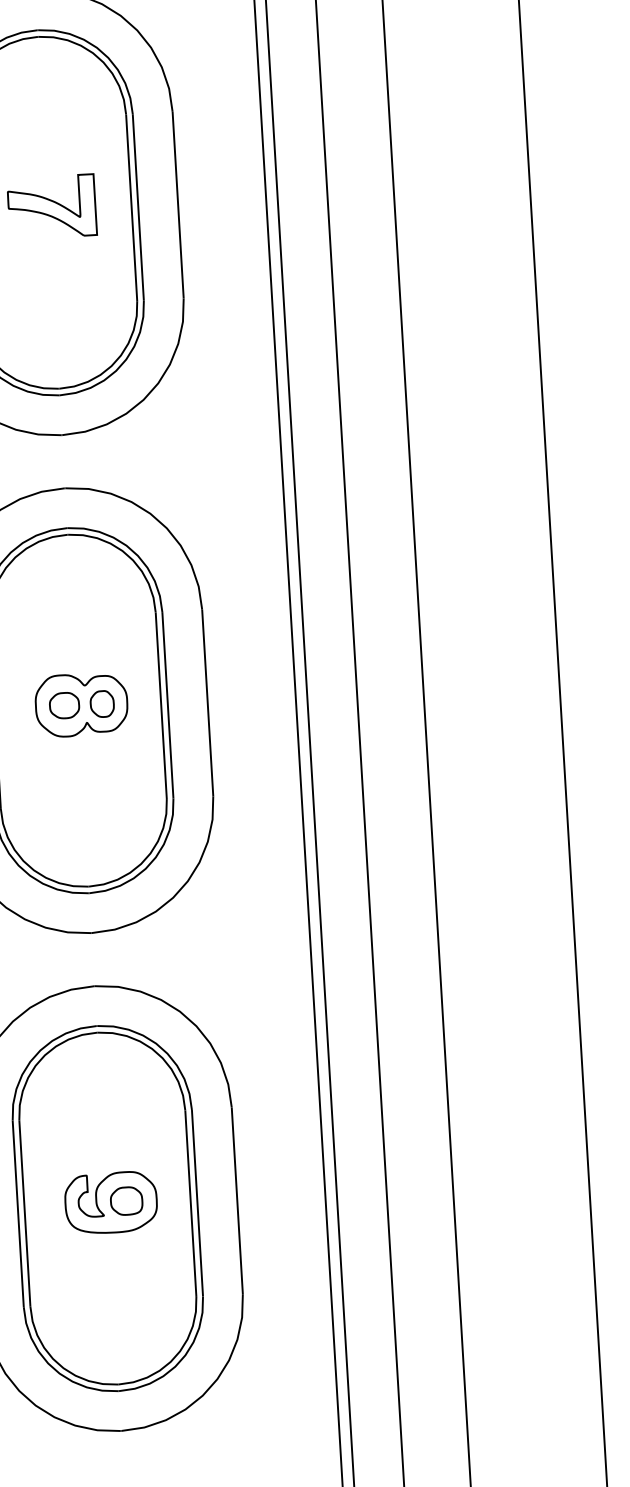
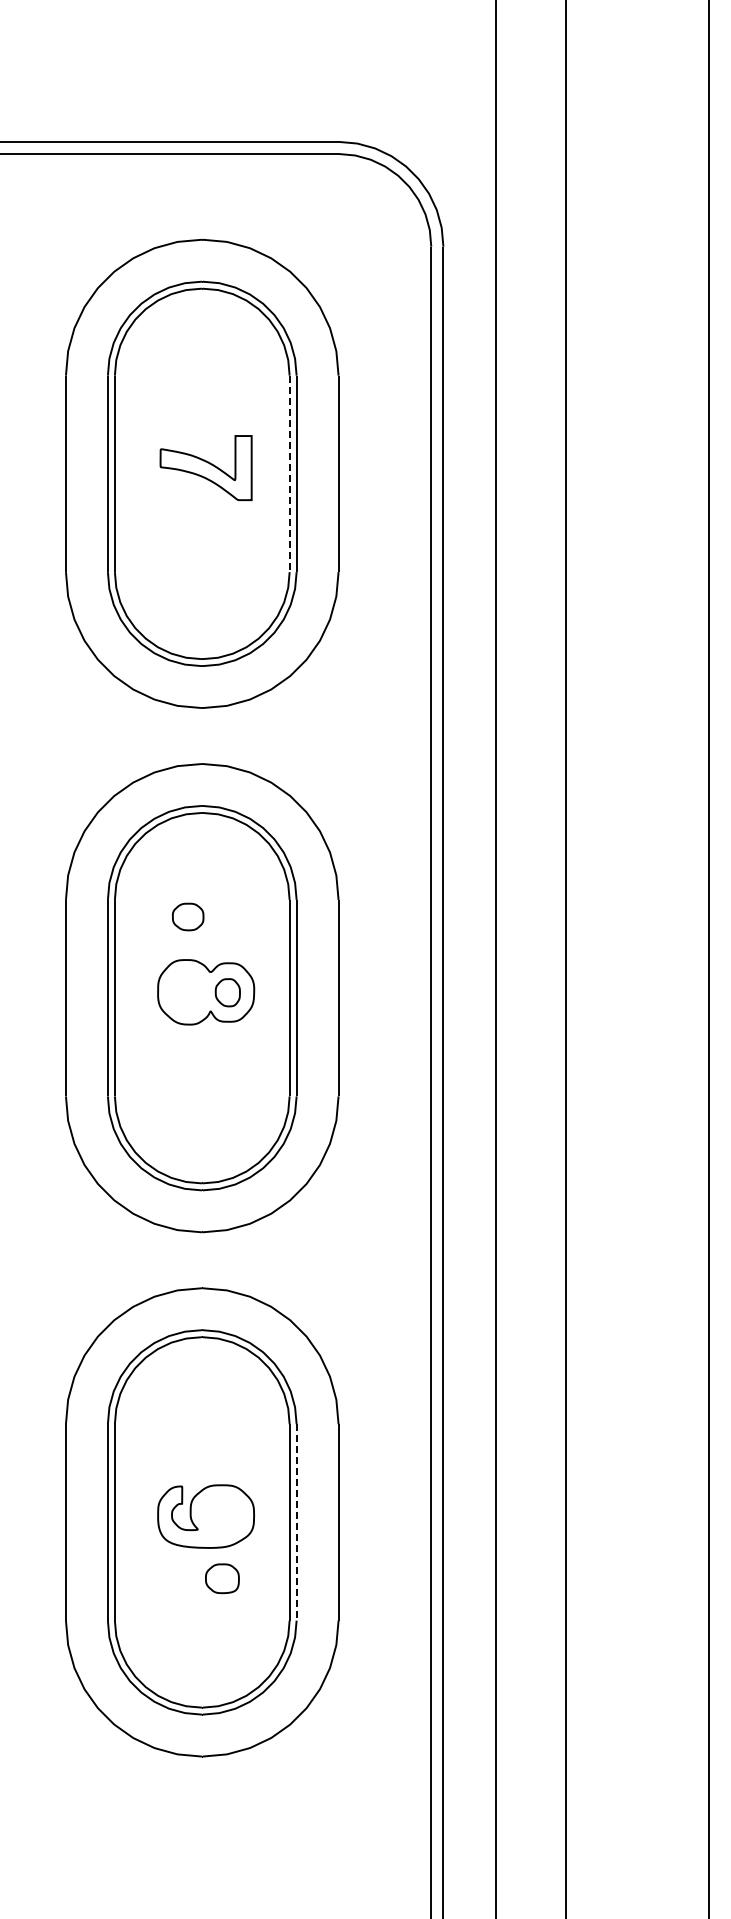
line: (131, 208) -> (289, 474), solid -> dashed
part: (64, 705) -> (188, 916), moved
part: (126, 1200) -> (222, 1578), moved
line: (197, 1203) -> (296, 1522), solid -> dashed

